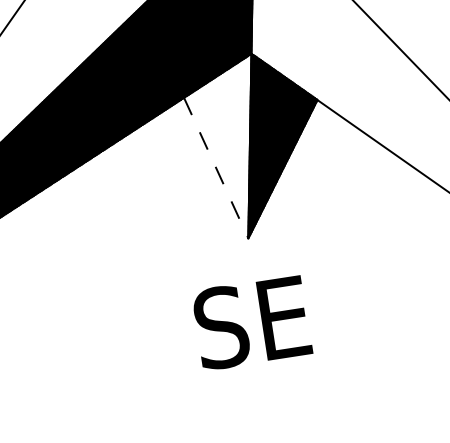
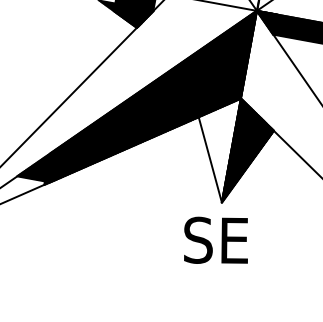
line: (216, 169) -> (210, 160), dashed -> solid
text: (250, 321) -> (215, 239), moved

